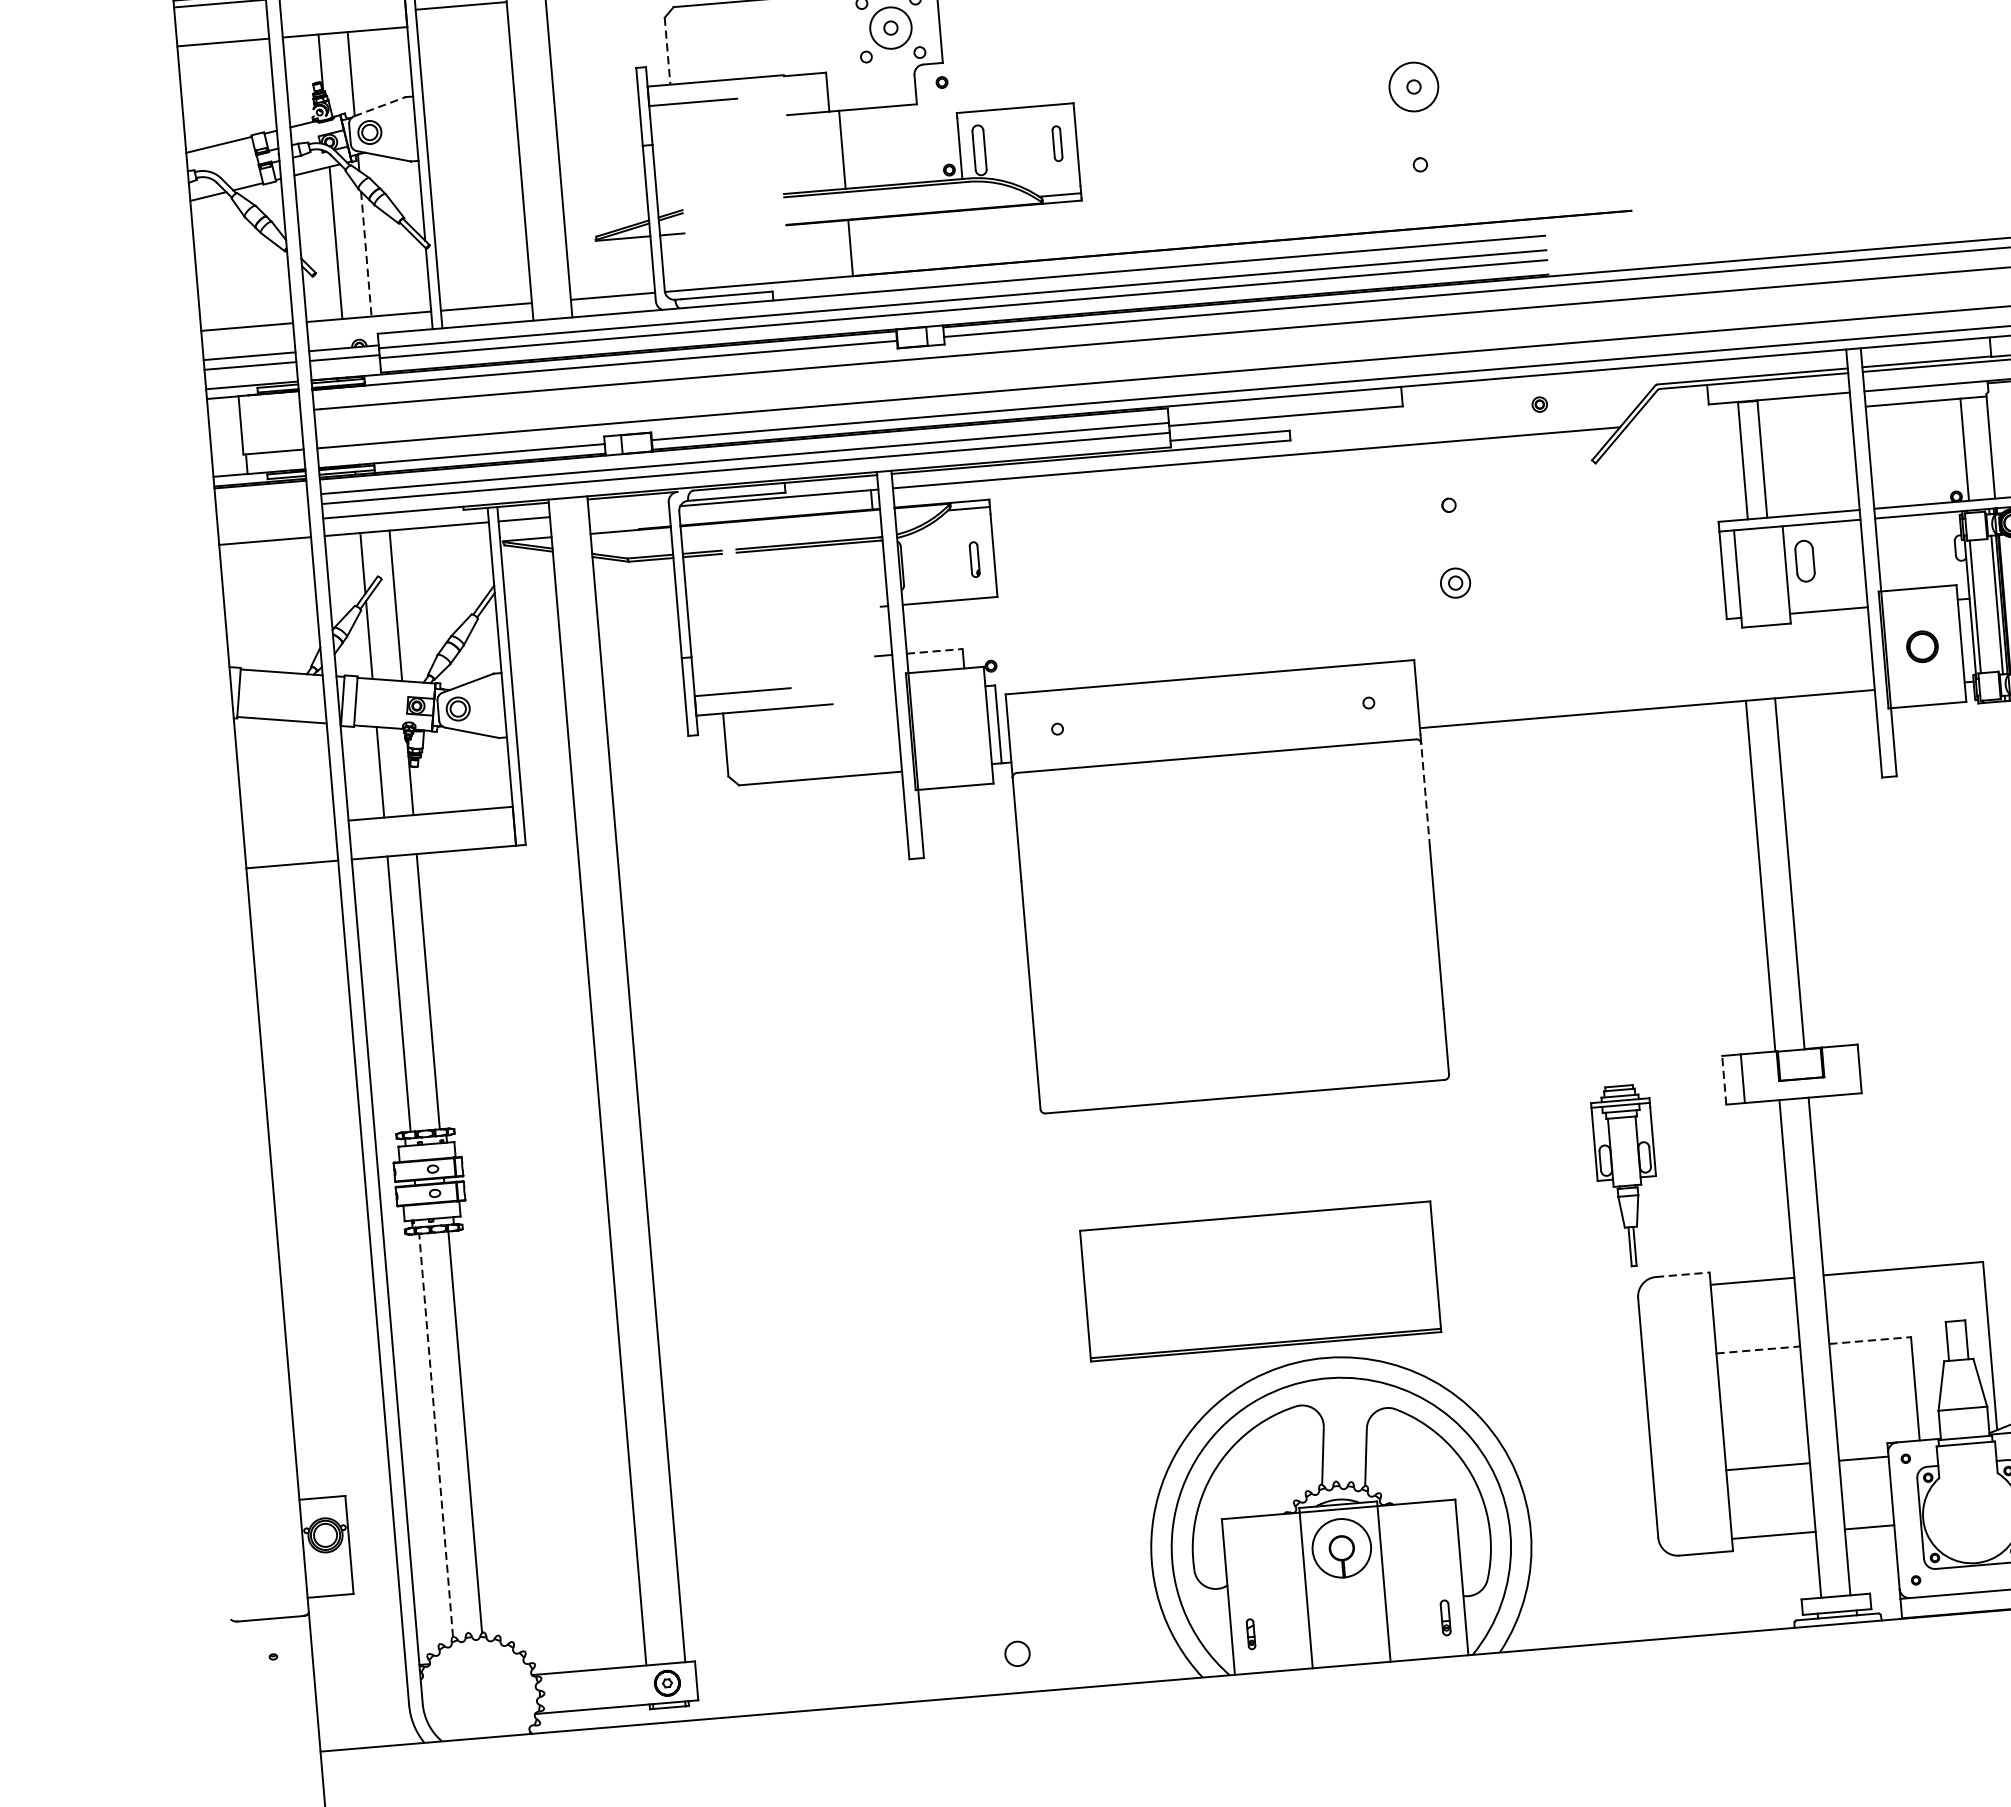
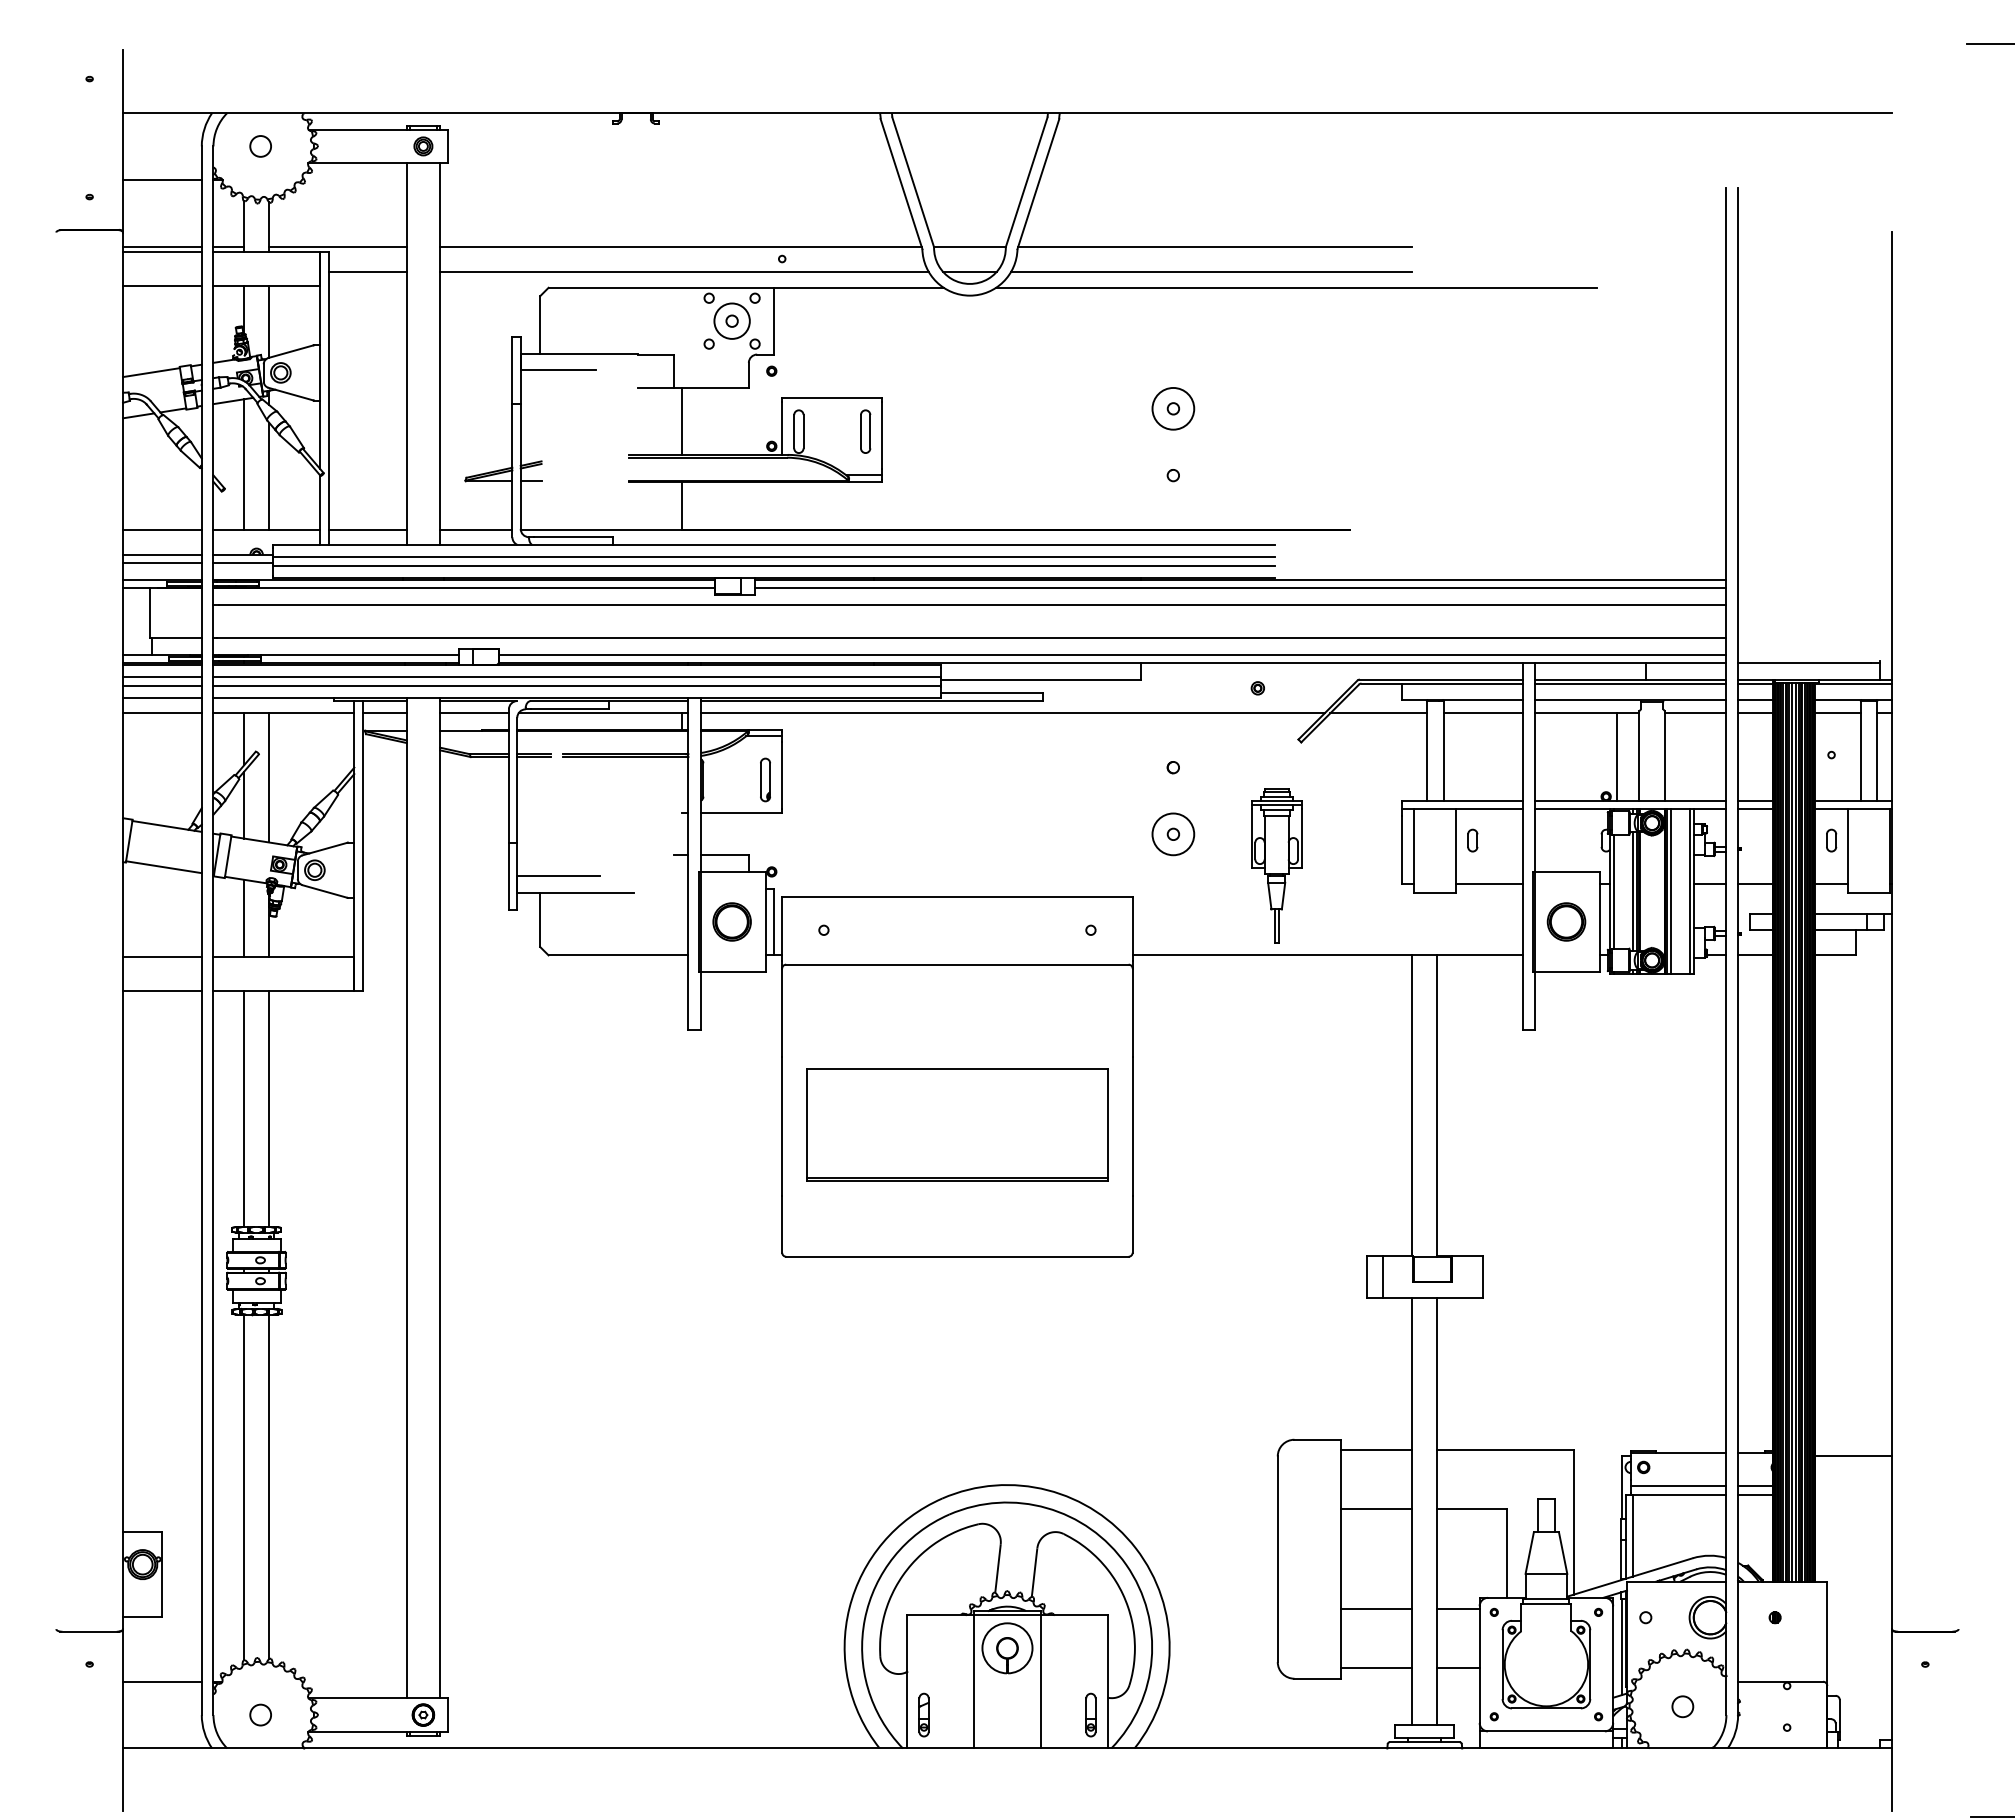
line: (667, 50) -> (540, 324), dashed -> solid
line: (380, 106) -> (291, 351), dashed -> solid
part: (1057, 143) -> (865, 431), size x1.43
line: (366, 254) -> (269, 476), dashed -> solid
line: (1804, 411) -> (1482, 713), added
line: (1682, 422) -> (1378, 713), added
line: (261, 499) -> (162, 677), added
line: (262, 508) -> (162, 685), added
line: (628, 510) -> (474, 713), added
line: (263, 523) -> (162, 698), added
part: (974, 559) -> (765, 779), size x1.43
part: (1804, 560) -> (1472, 840), size x0.62
circle: (1455, 583) -> (1173, 834), size x1.67
part: (1922, 646) -> (1566, 921), size x1.43
line: (934, 651) -> (724, 855), dashed -> solid
part: (948, 727) -> (731, 921), added
line: (1425, 794) -> (1132, 1012), dashed -> solid
line: (289, 825) -> (162, 957), added
line: (1724, 1080) -> (1366, 1277), dashed -> solid
part: (1626, 1175) -> (1276, 865), moved
line: (1682, 1274) -> (1317, 1439), dashed -> solid
part: (1260, 1280) -> (957, 1124), moved
line: (1870, 1340) -> (1472, 1509), dashed -> solid
line: (1758, 1350) -> (1376, 1509), dashed -> solid
line: (436, 1435) -> (244, 1487), dashed -> solid
part: (1445, 1617) -> (1090, 1714), size x1.43
part: (1250, 1633) -> (923, 1714), size x1.67
circle: (1017, 1653) -> (260, 1714), moved
line: (360, 1669) -> (162, 1681), added

